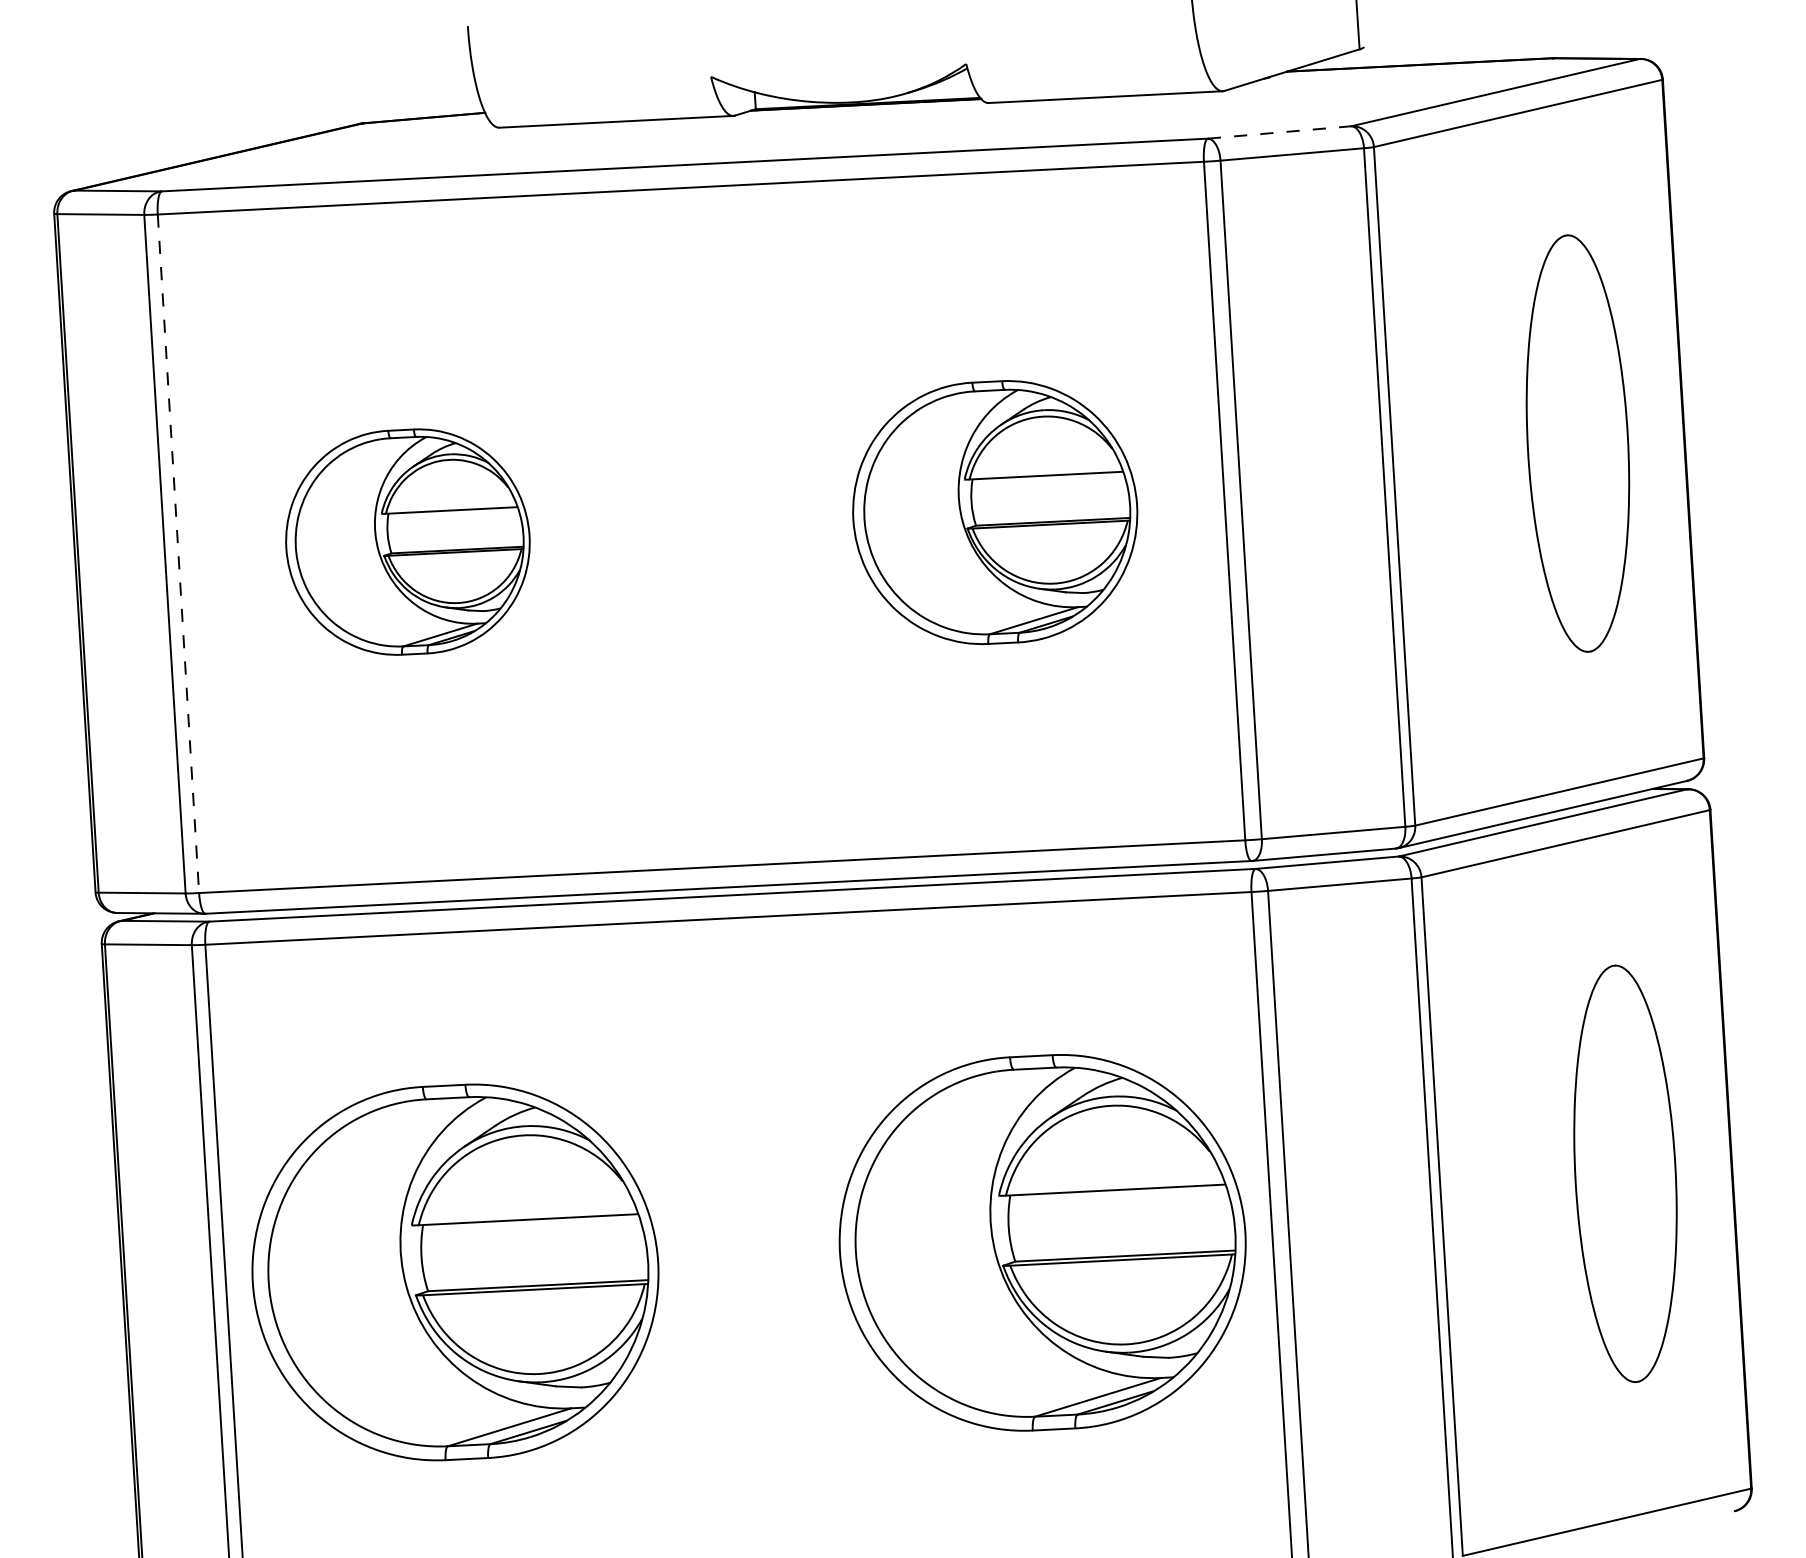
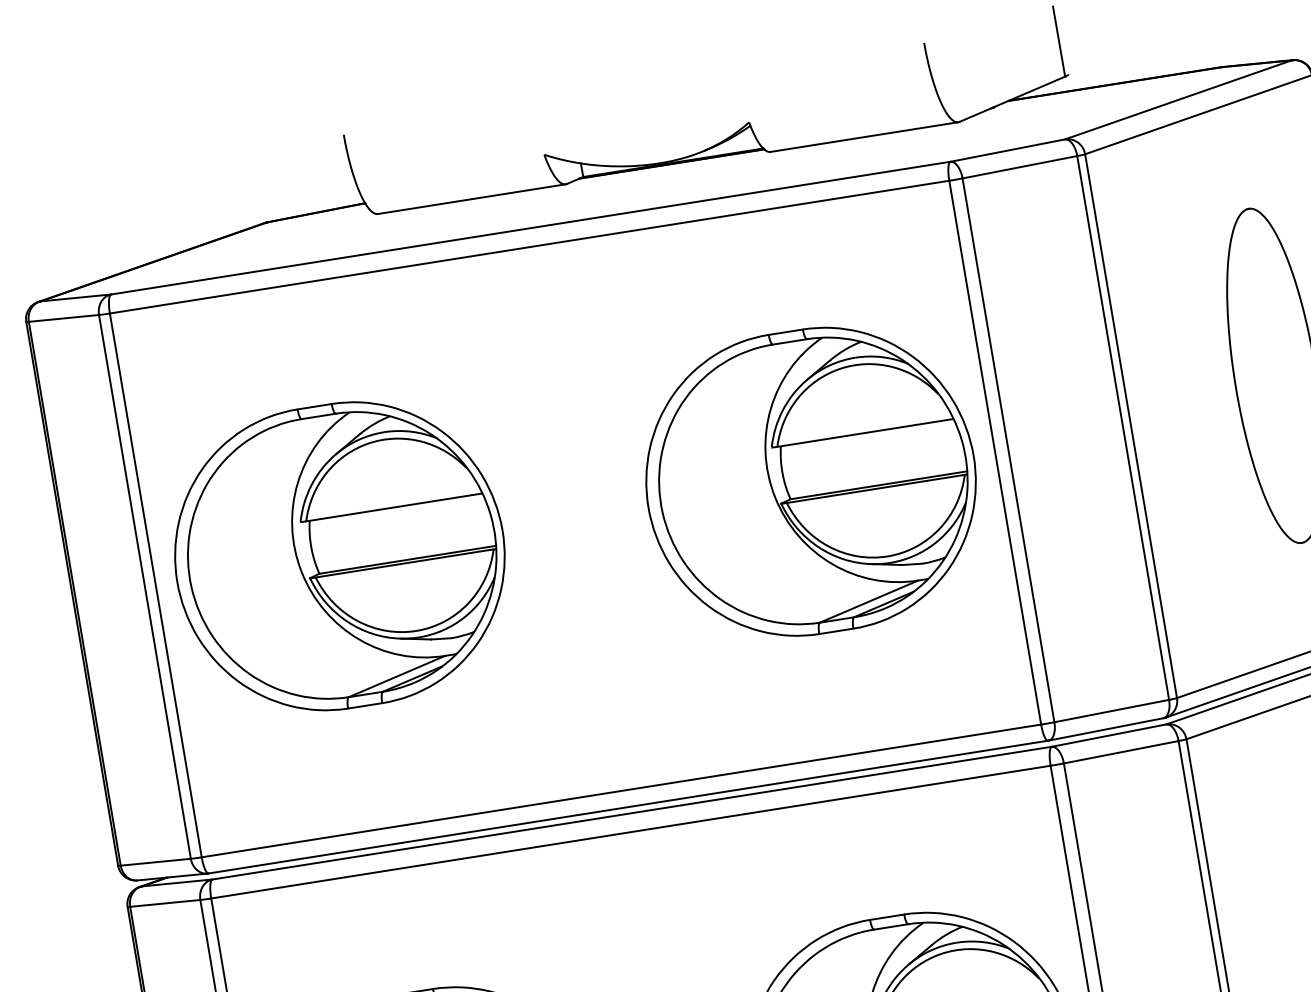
line: (1280, 132) -> (1008, 150), dashed -> solid
part: (995, 512) -> (811, 481), size x1.43
part: (407, 541) -> (339, 555), size x1.67
line: (178, 553) -> (155, 585), dashed -> solid

